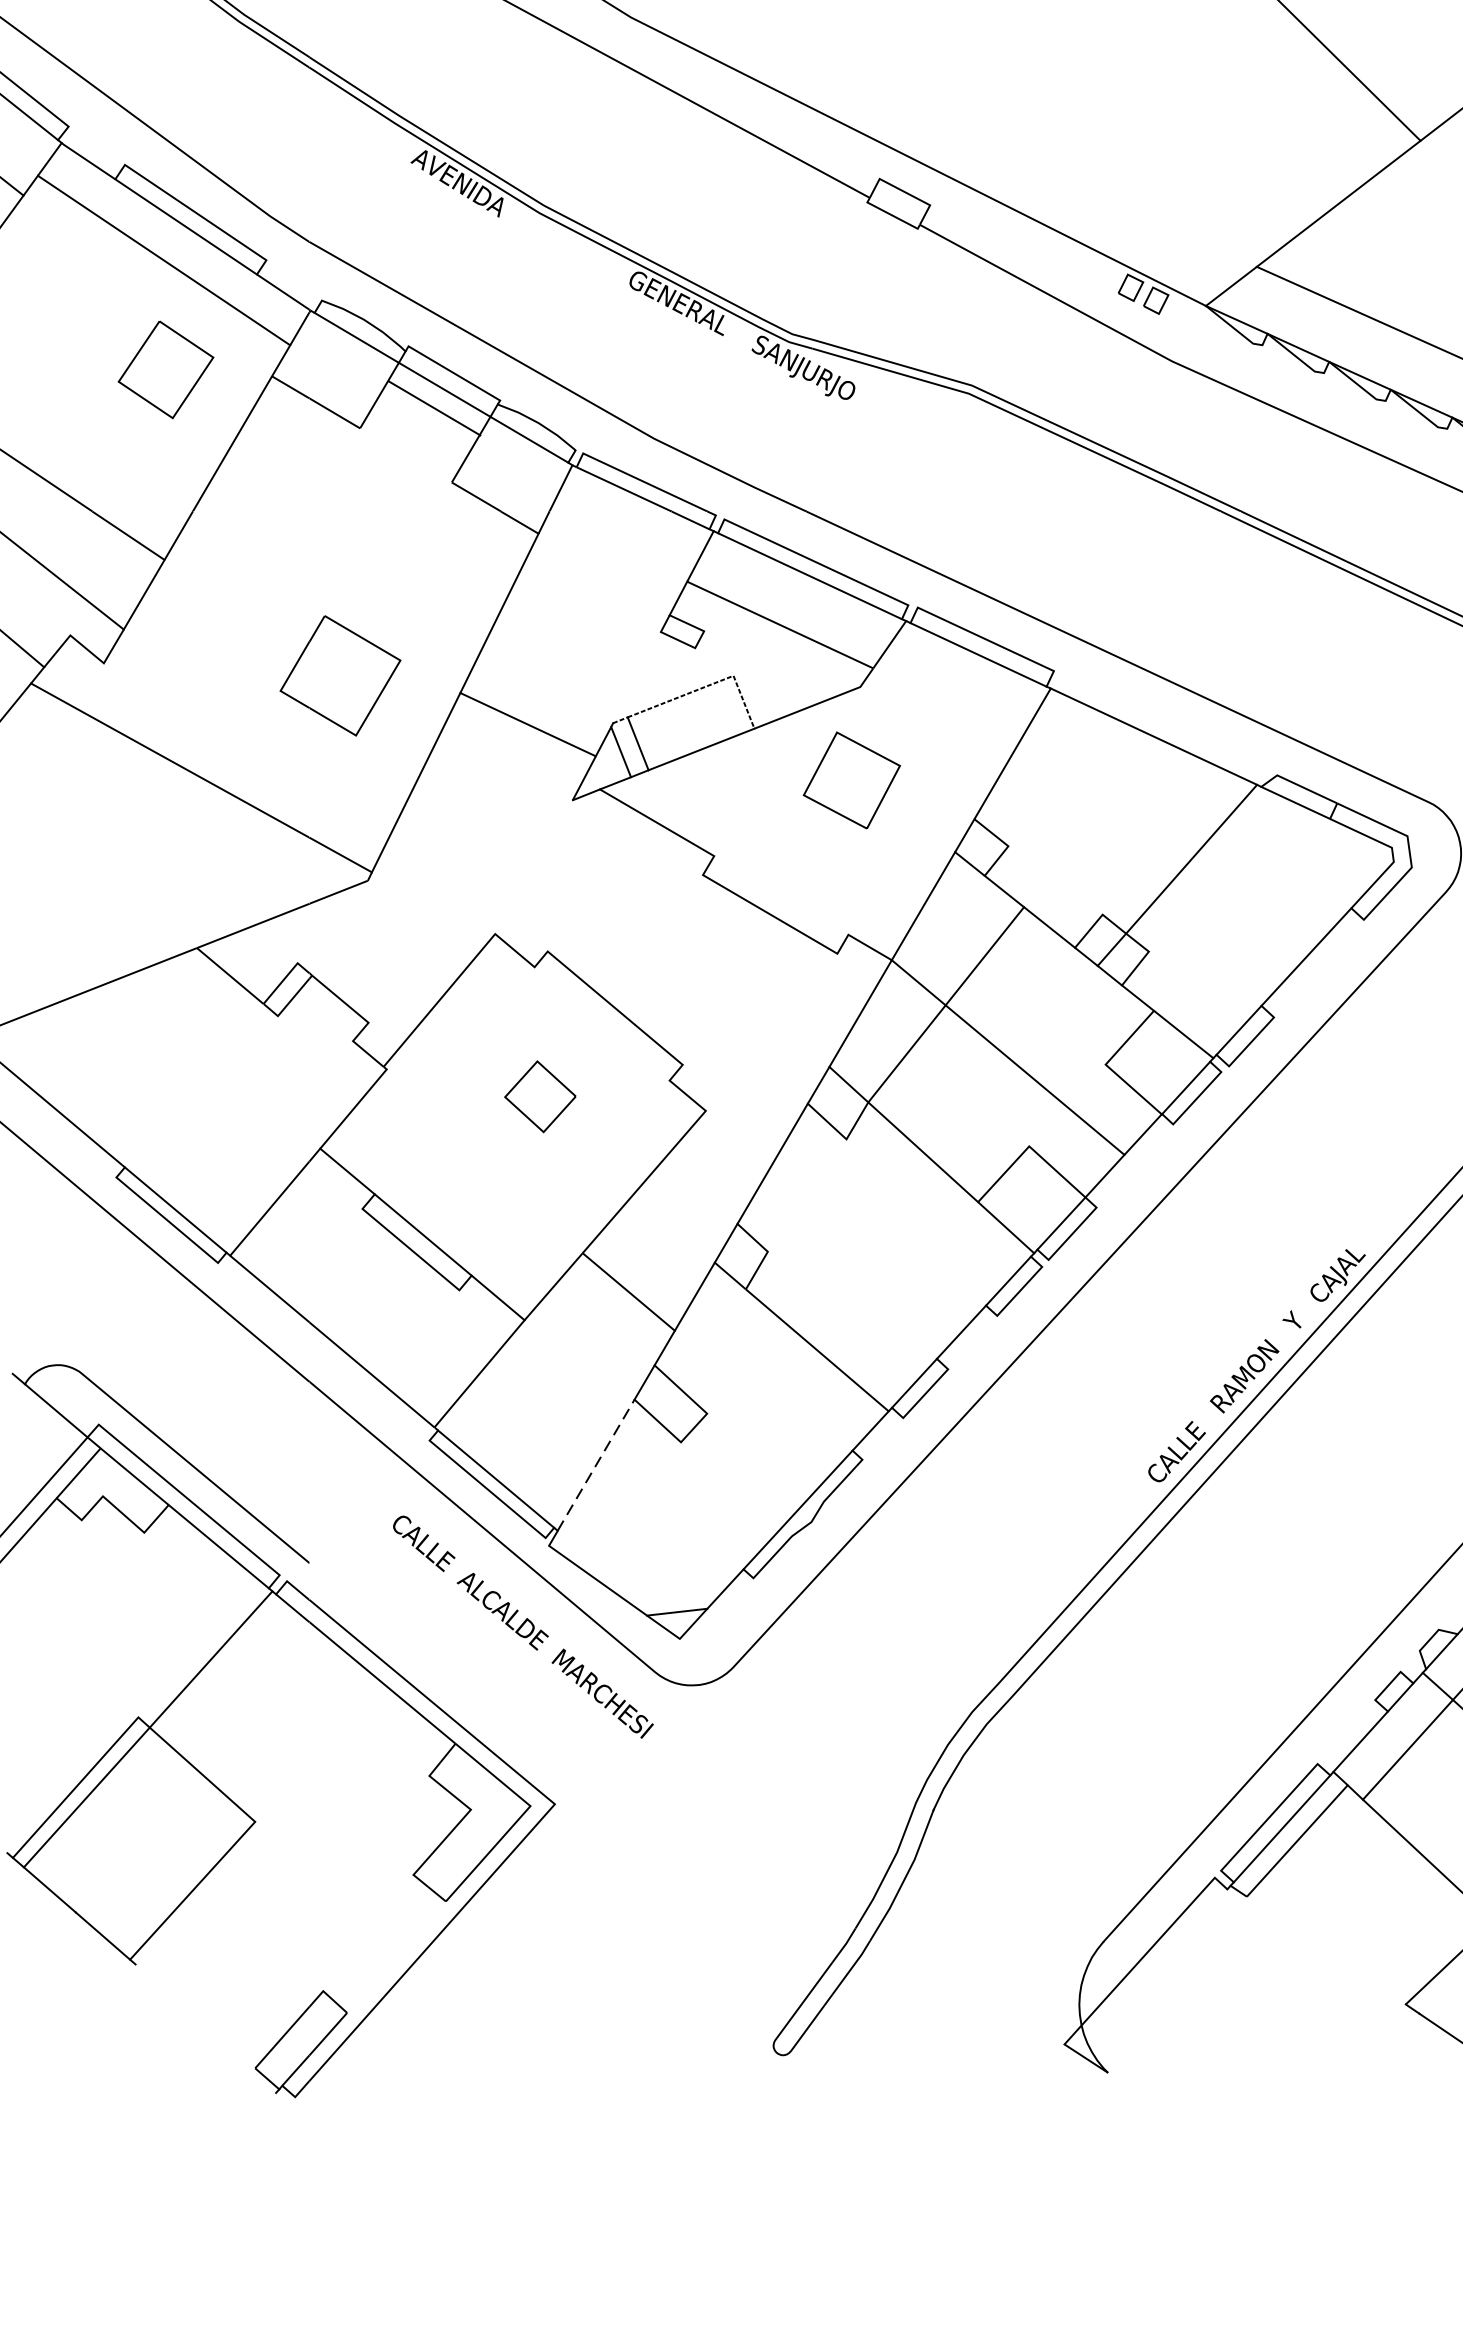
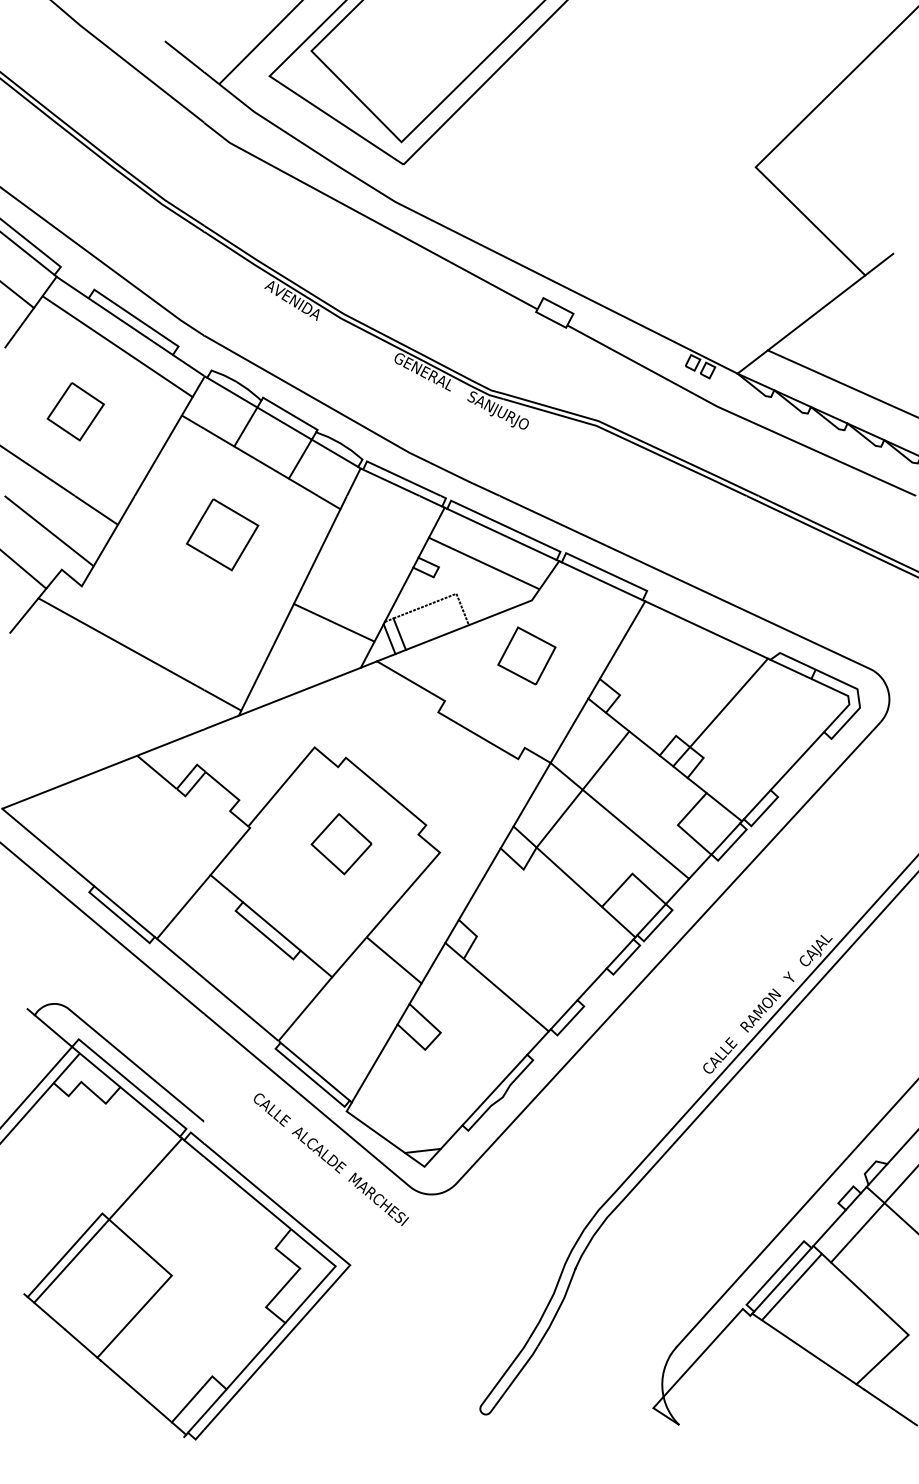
part: (165, 369) -> (75, 411), moved
line: (434, 408) -> (261, 462), moved
part: (340, 675) -> (222, 534), moved
line: (636, 677) -> (398, 594), added
line: (469, 840) -> (299, 691), added
part: (540, 1097) -> (341, 844), size x1.43
line: (595, 1465) -> (374, 1063), dashed -> solid
line: (1325, 1950) -> (808, 1352), added
line: (395, 1957) -> (255, 1356), added
line: (194, 2016) -> (135, 1391), added

